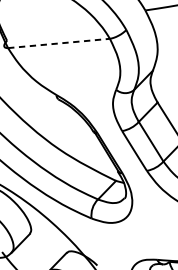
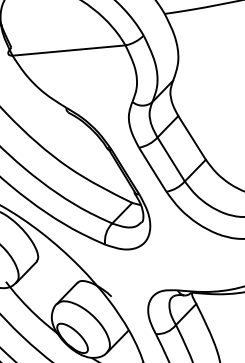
line: (59, 43) -> (69, 50), dashed -> solid

